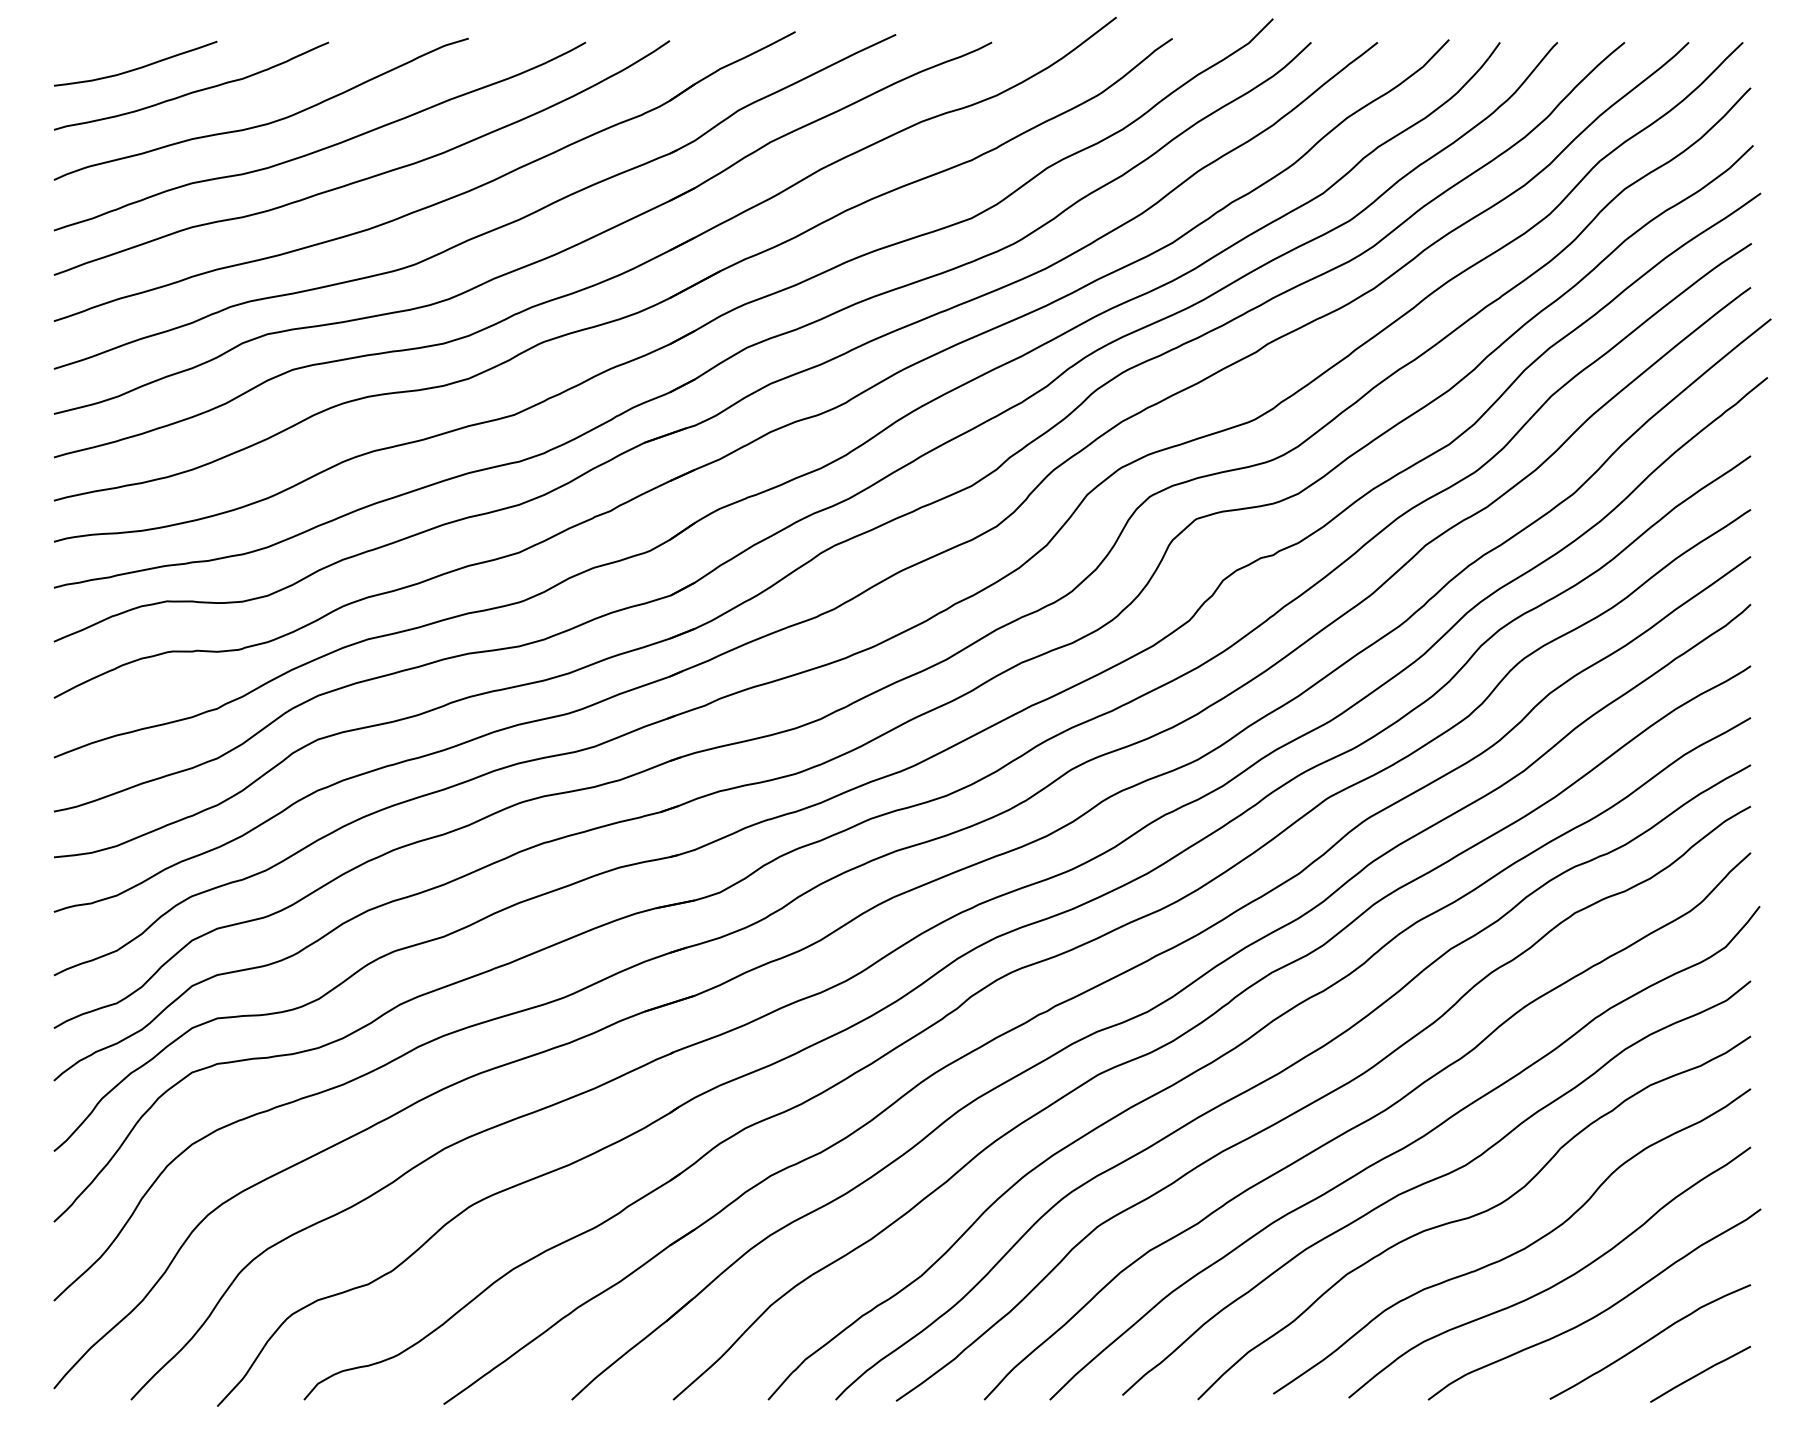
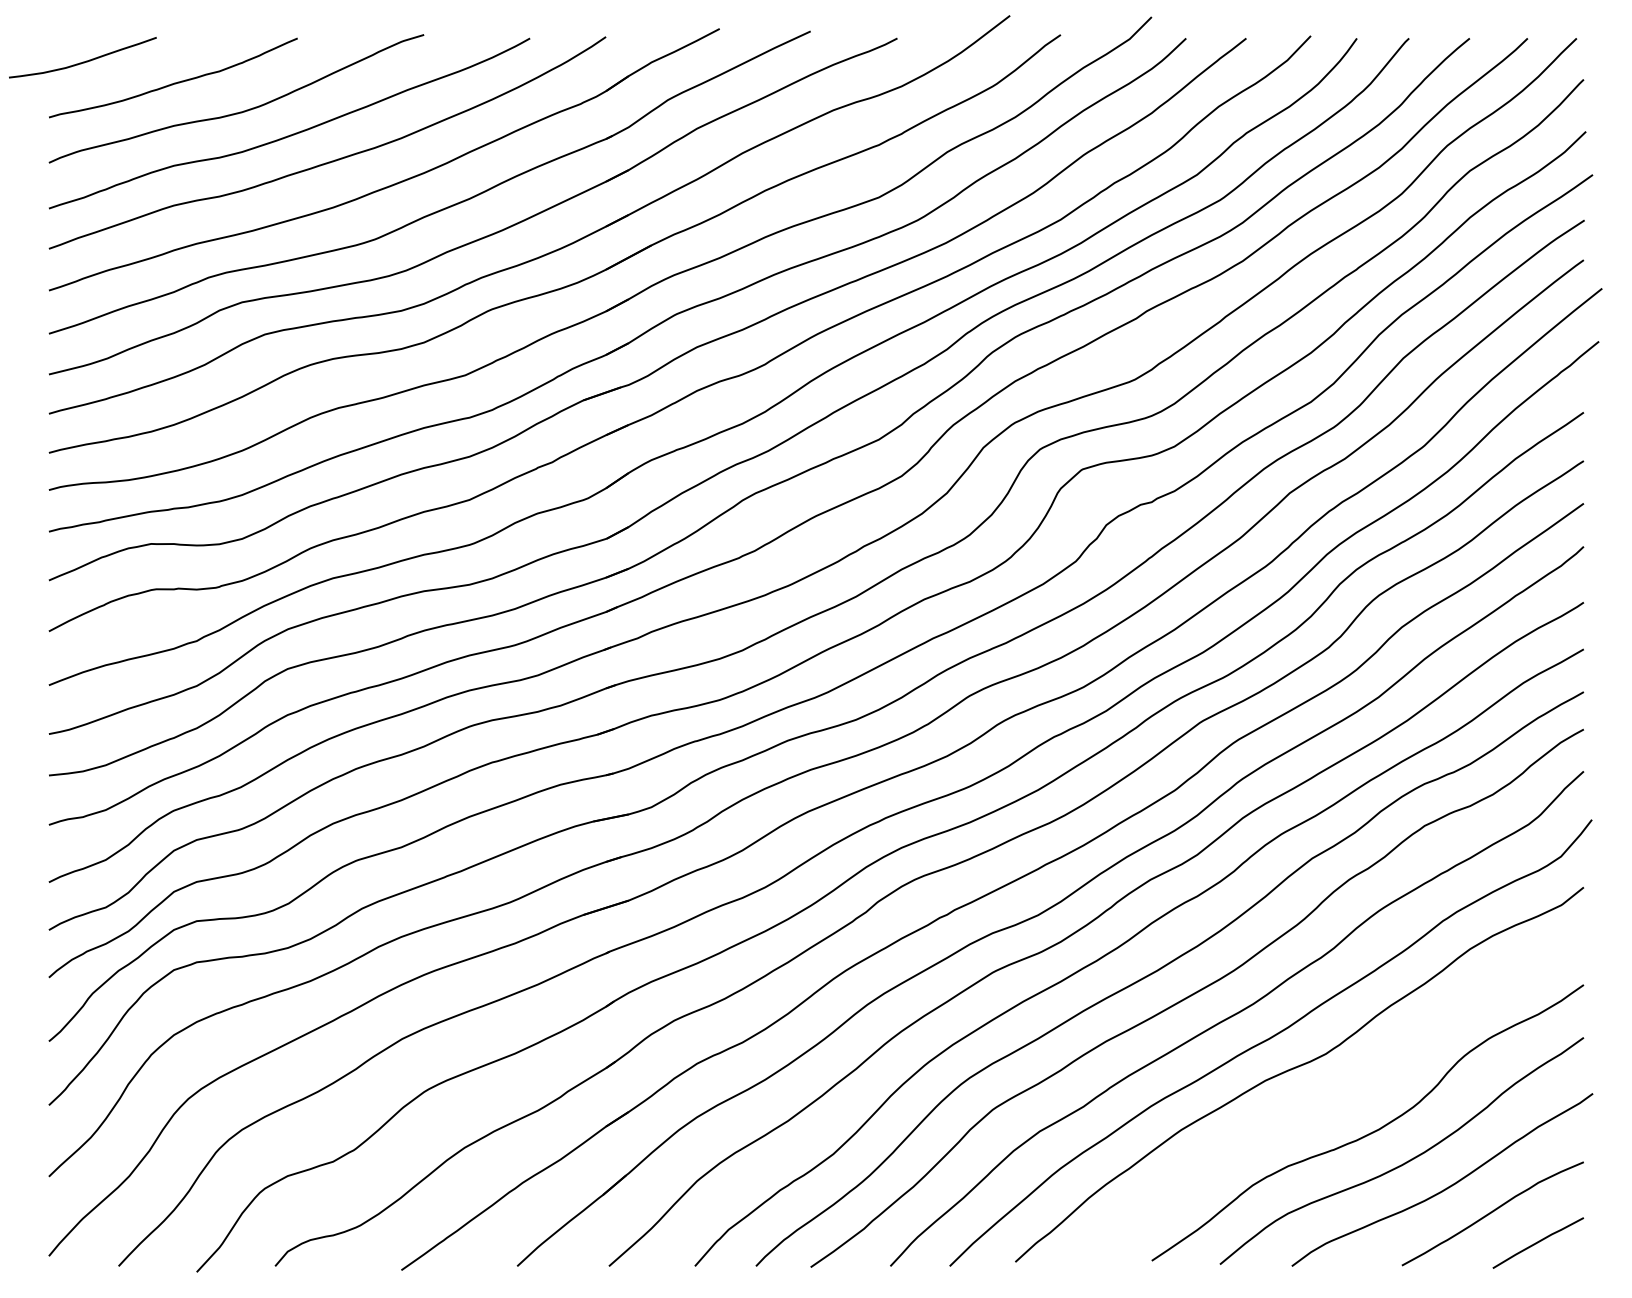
curve: (136, 67) -> (83, 61), moved
curve: (1474, 1216) -> (1333, 1100), removed

